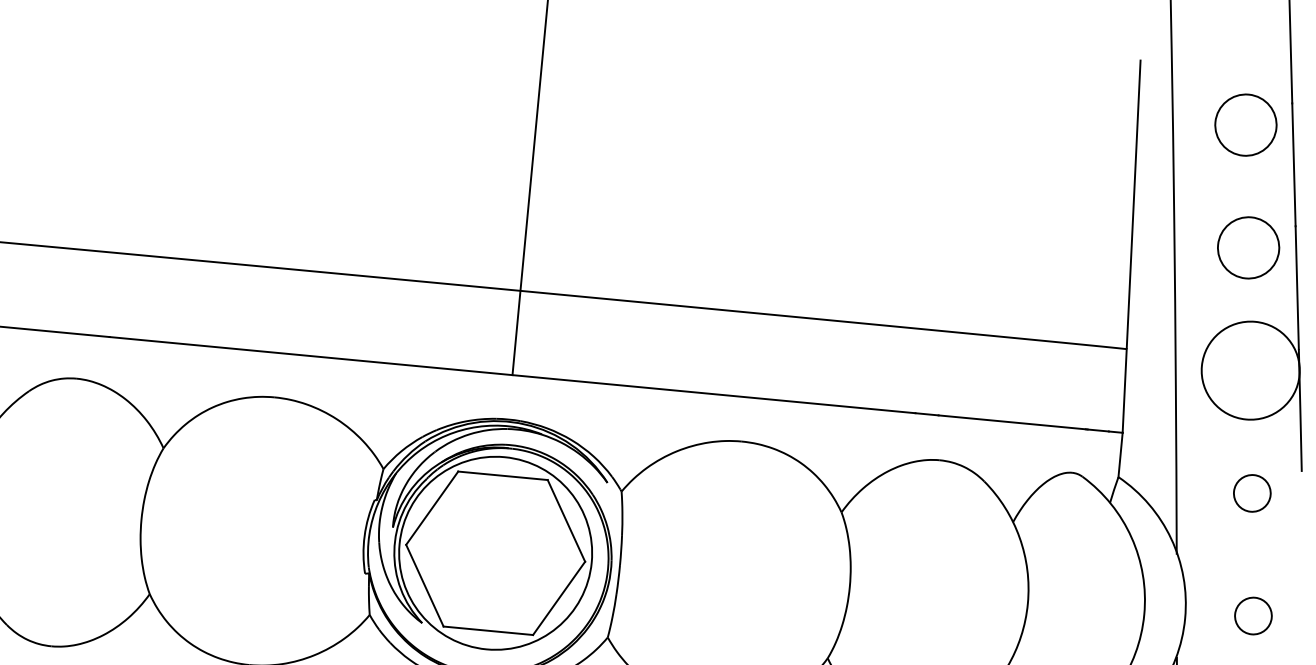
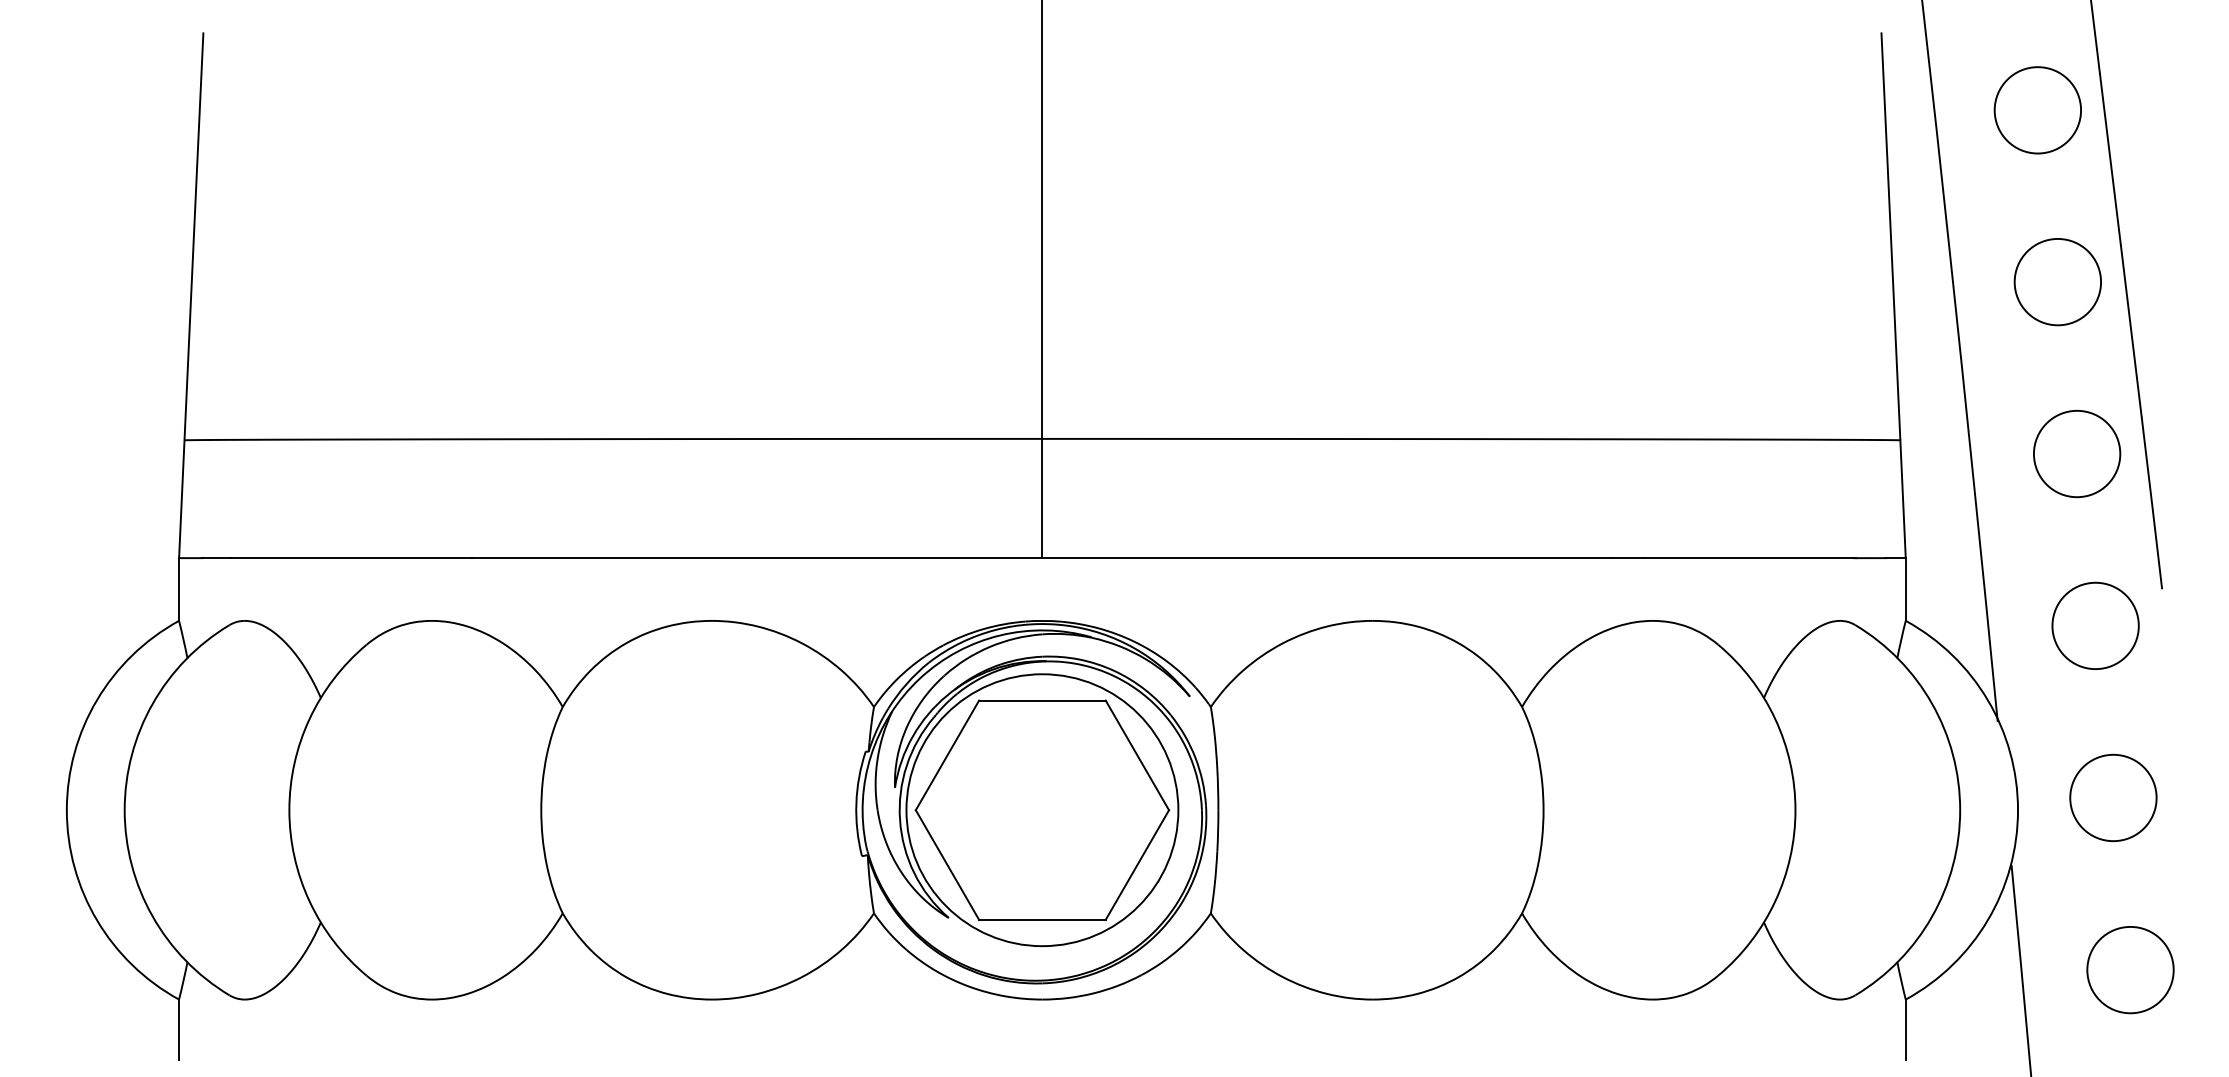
circle: (1250, 370) -> (2076, 453), size x0.62
circle: (1252, 493) -> (2095, 625), size x1.67
circle: (1253, 615) -> (2113, 797), size x1.67

